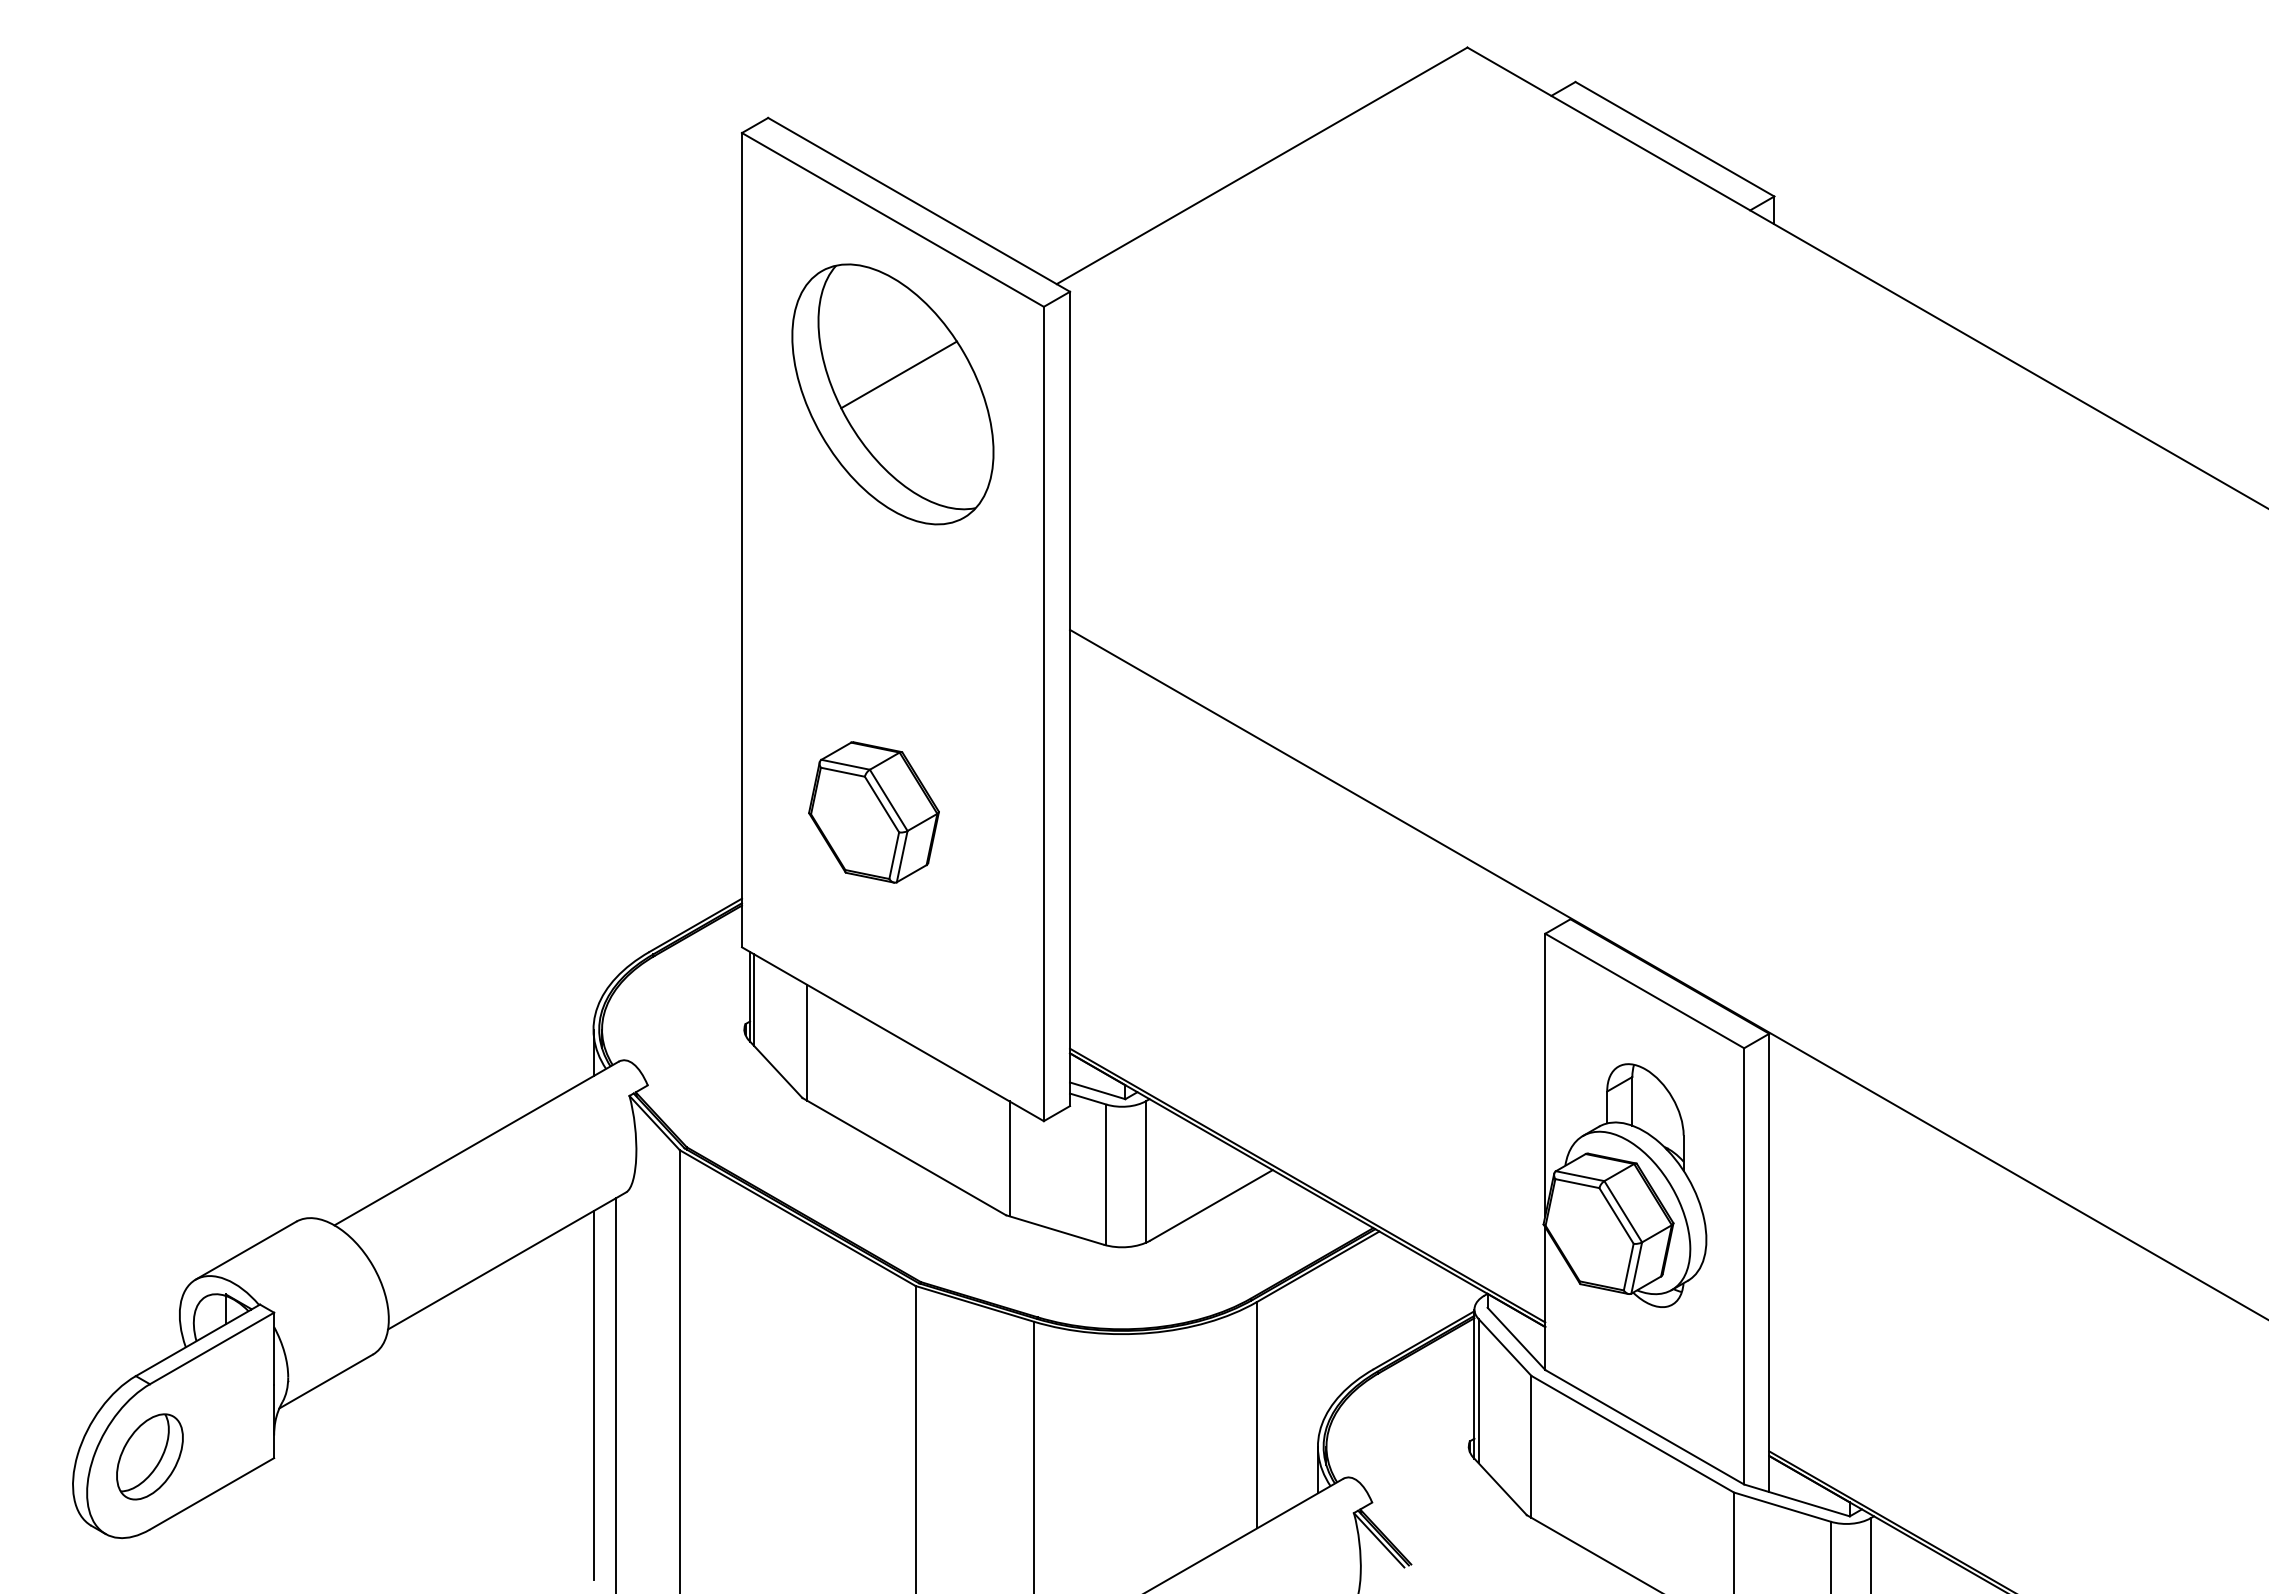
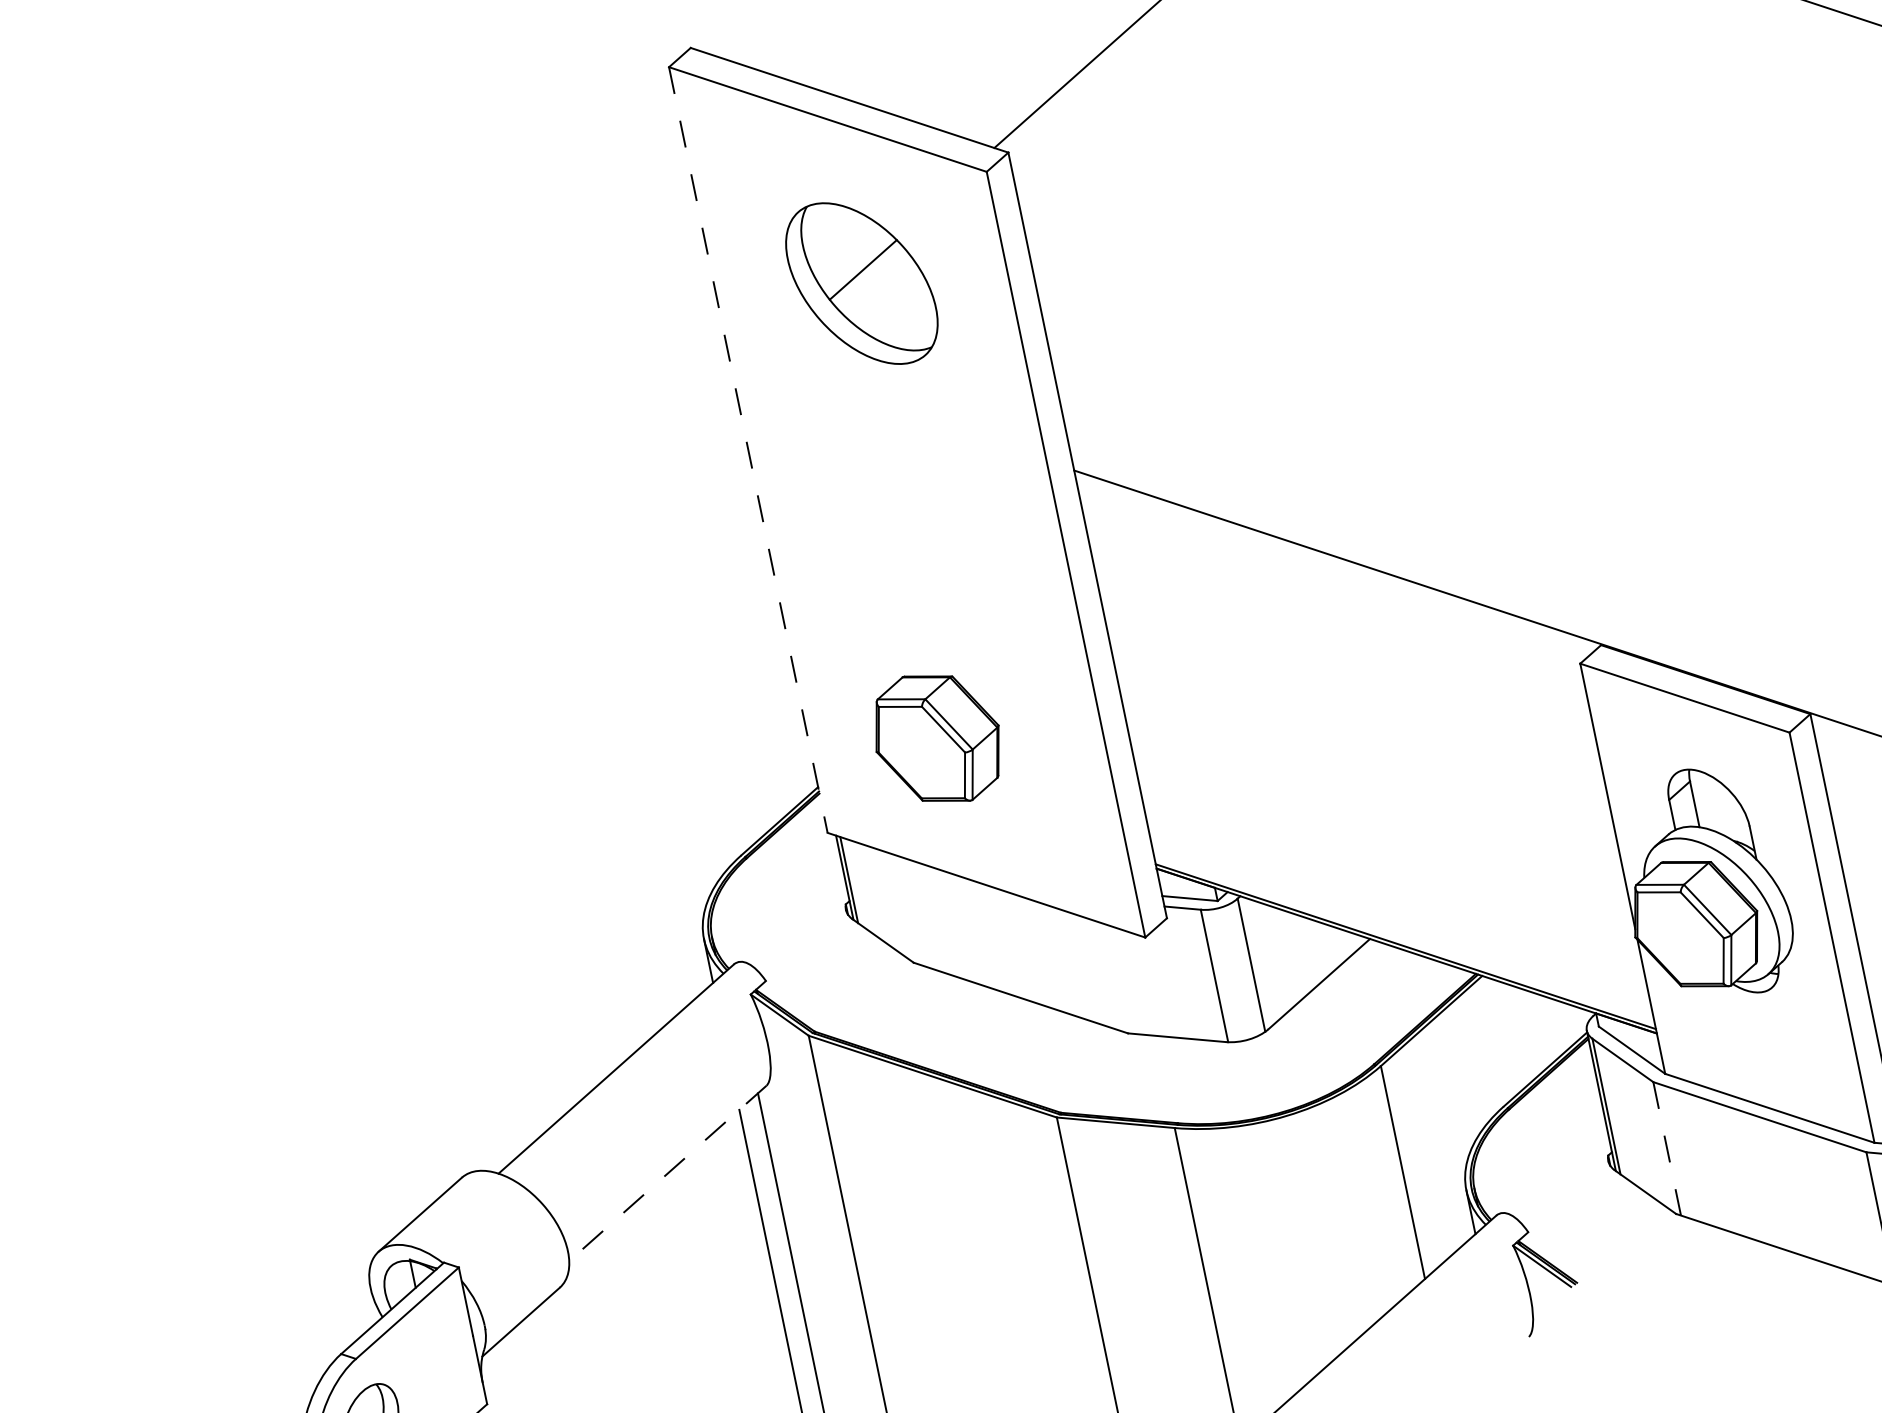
part: (892, 394) -> (861, 283), size x0.7
line: (742, 540) -> (748, 450), solid -> dashed
part: (873, 812) -> (937, 738), moved
line: (807, 1042) -> (907, 909), removed
line: (1009, 1158) -> (1120, 979), removed
line: (506, 1261) -> (667, 1174), solid -> dashed
line: (1531, 1446) -> (1667, 1148), solid -> dashed

